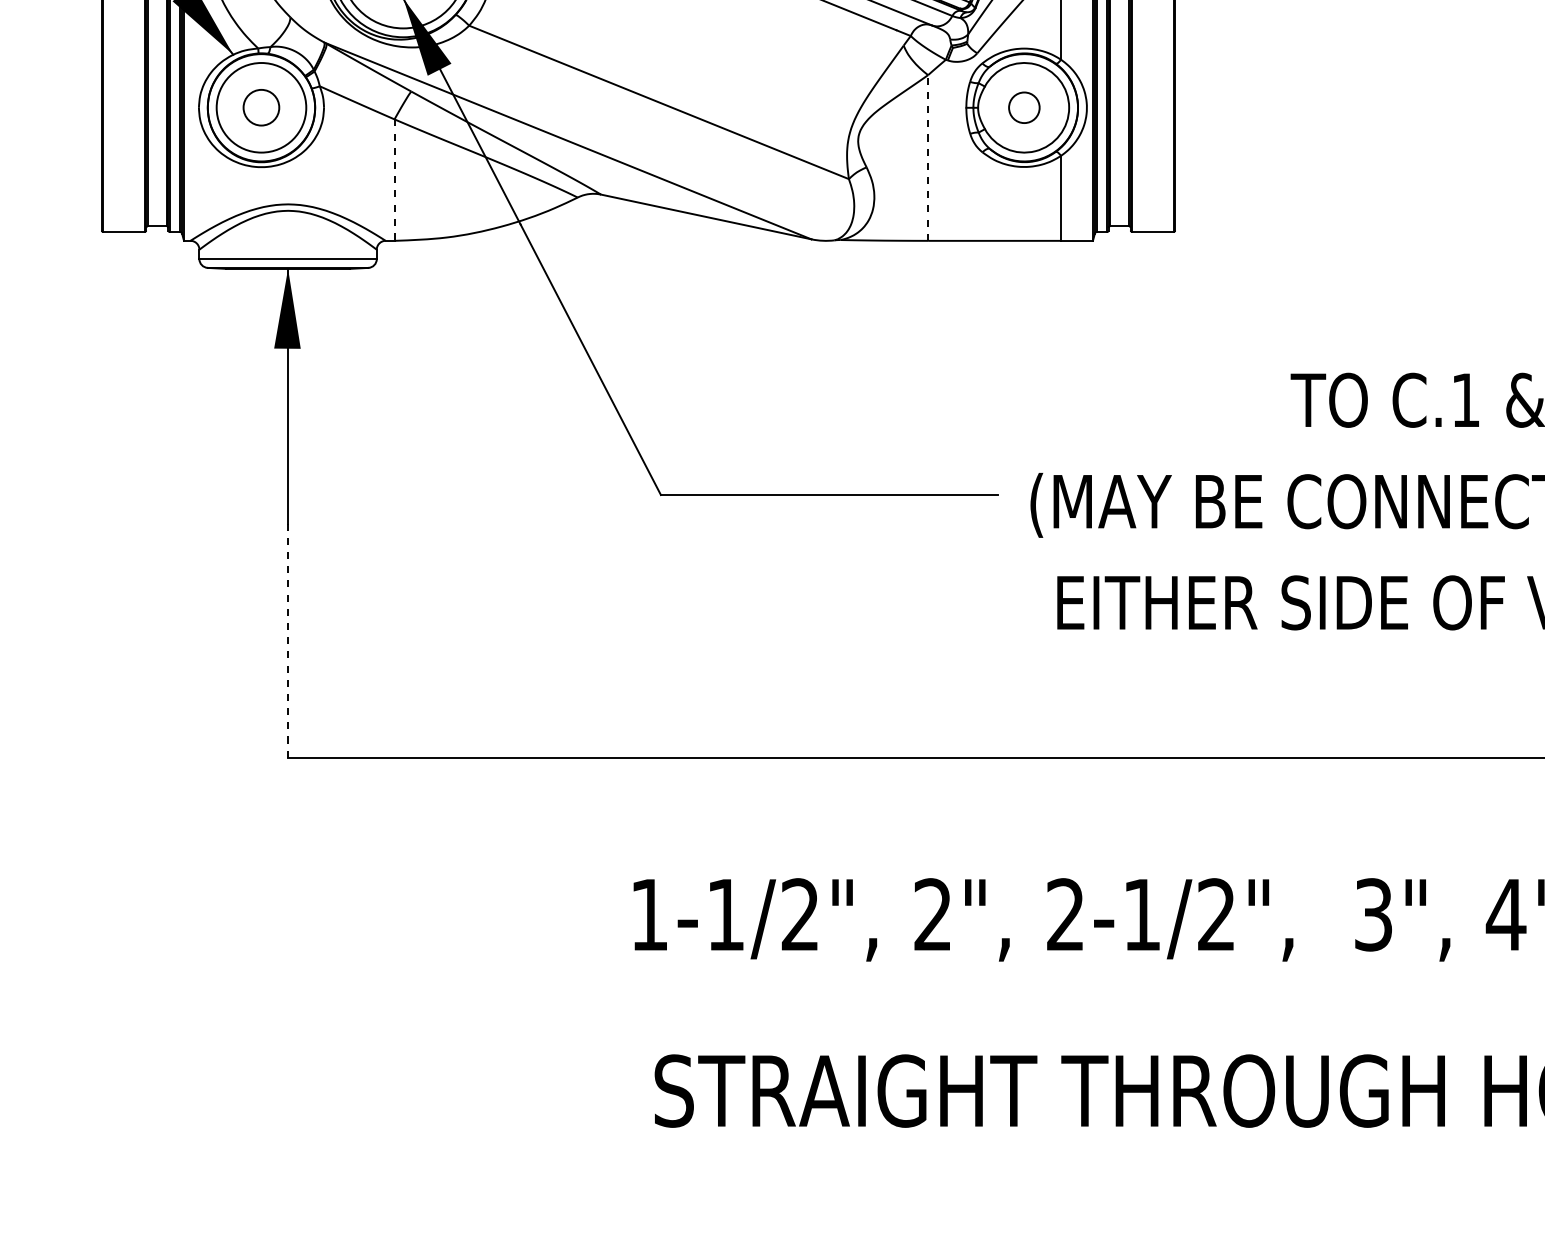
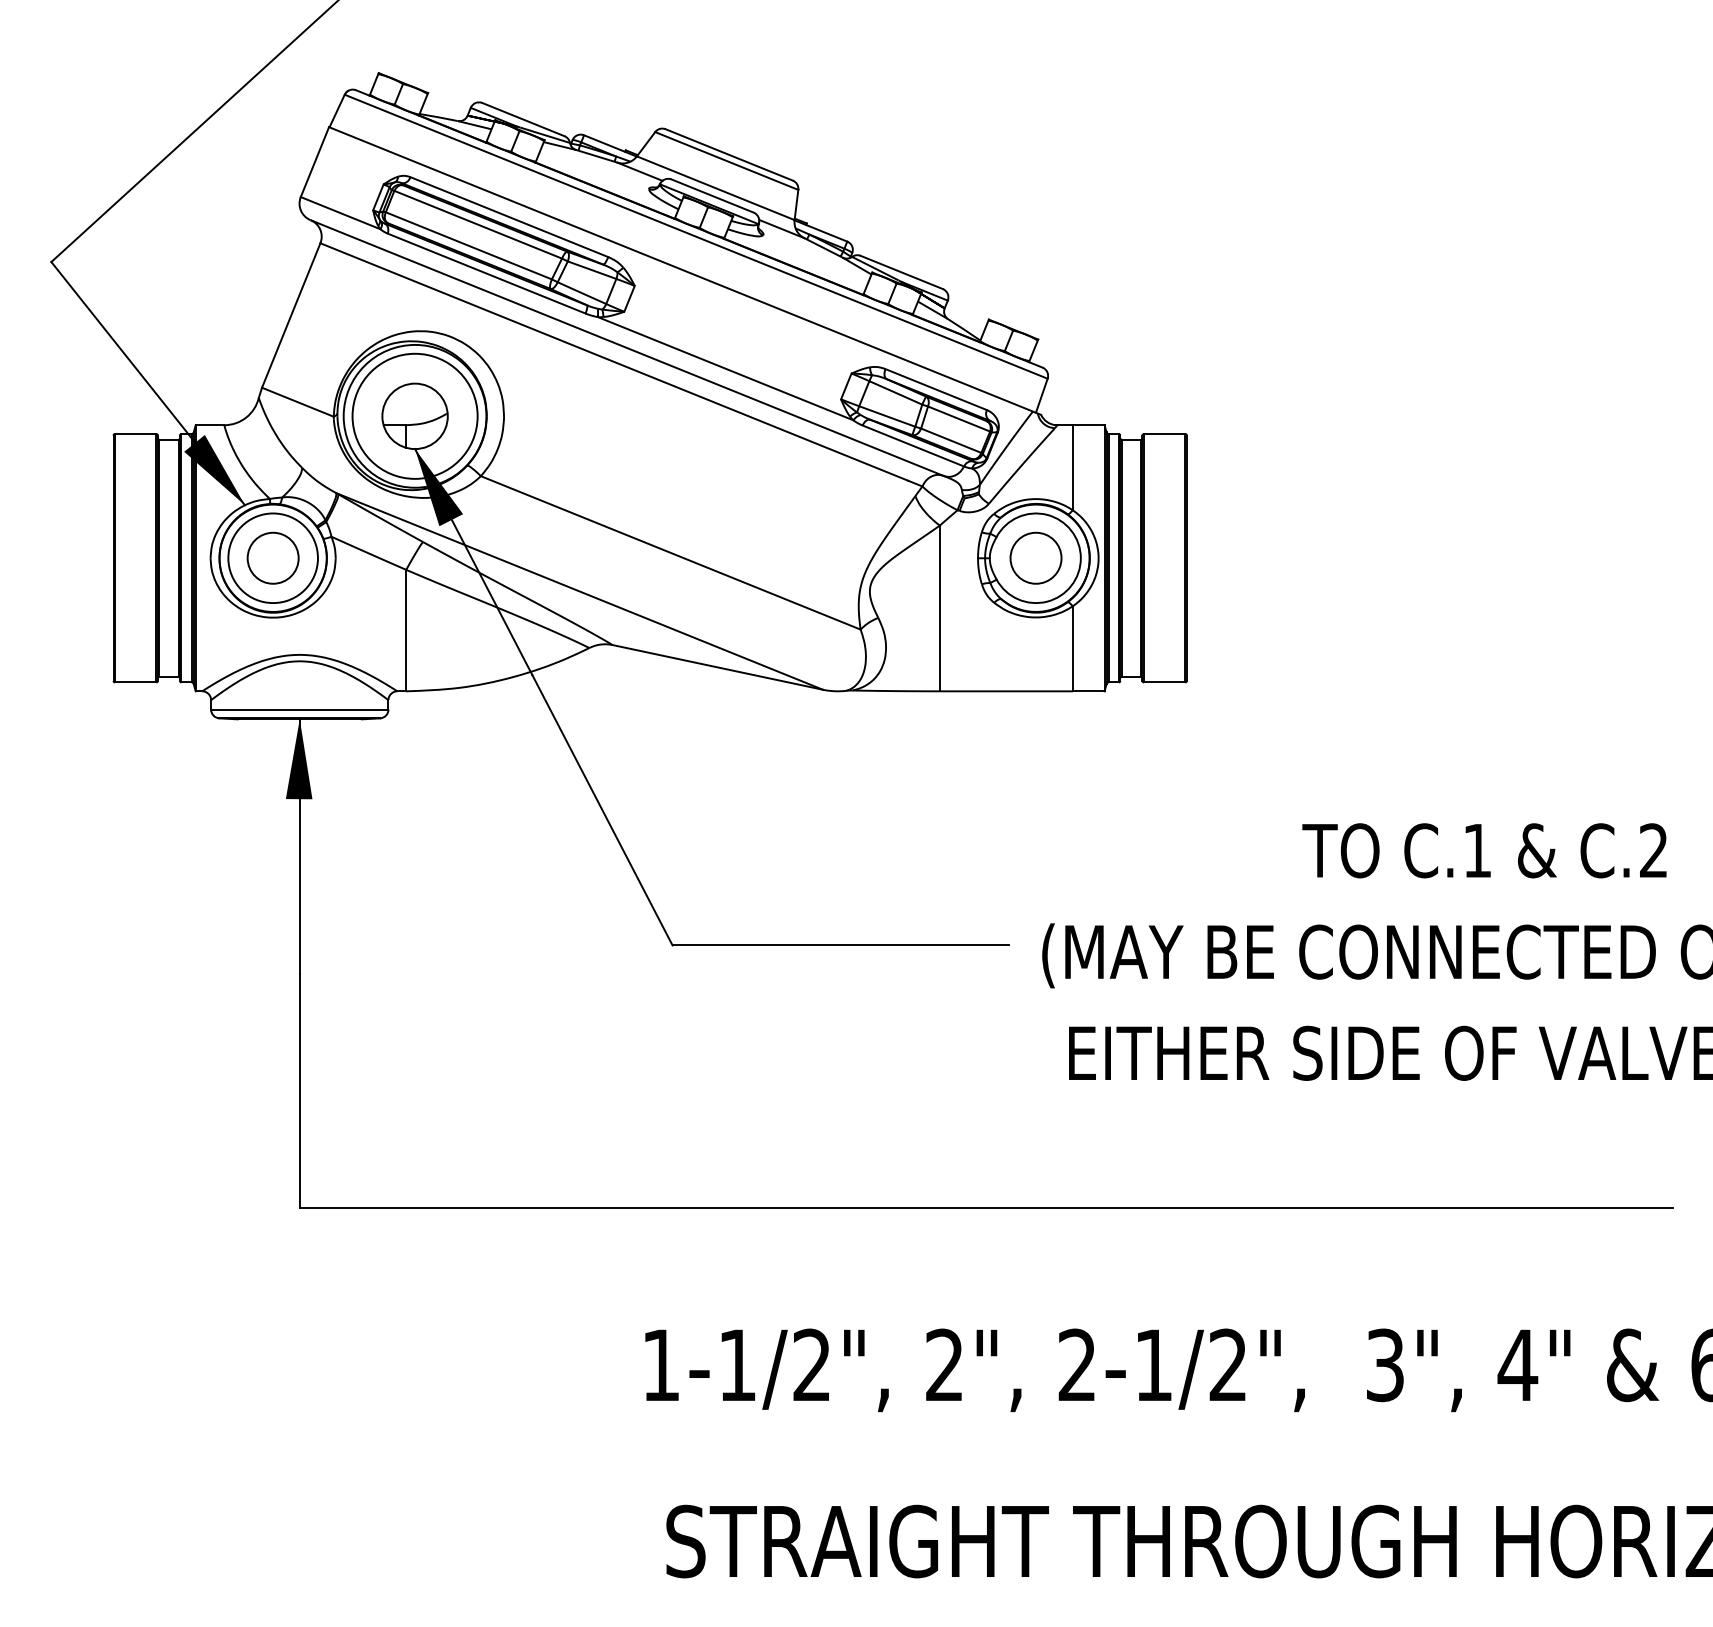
circle: (260, 107) -> (272, 557), size x1.43
circle: (1023, 107) -> (1035, 557), size x1.67
line: (927, 158) -> (939, 608), dashed -> solid
line: (394, 180) -> (406, 630), dashed -> solid
line: (287, 641) -> (299, 1091), dashed -> solid

